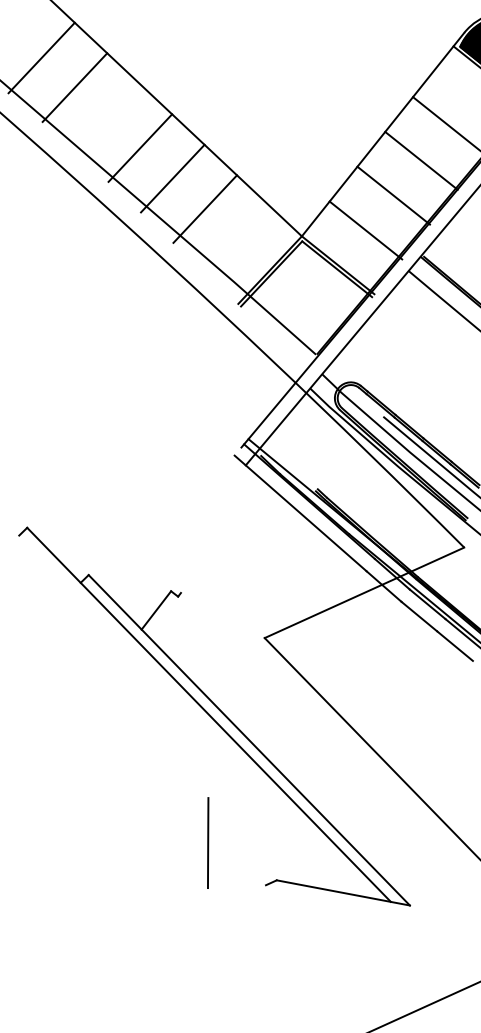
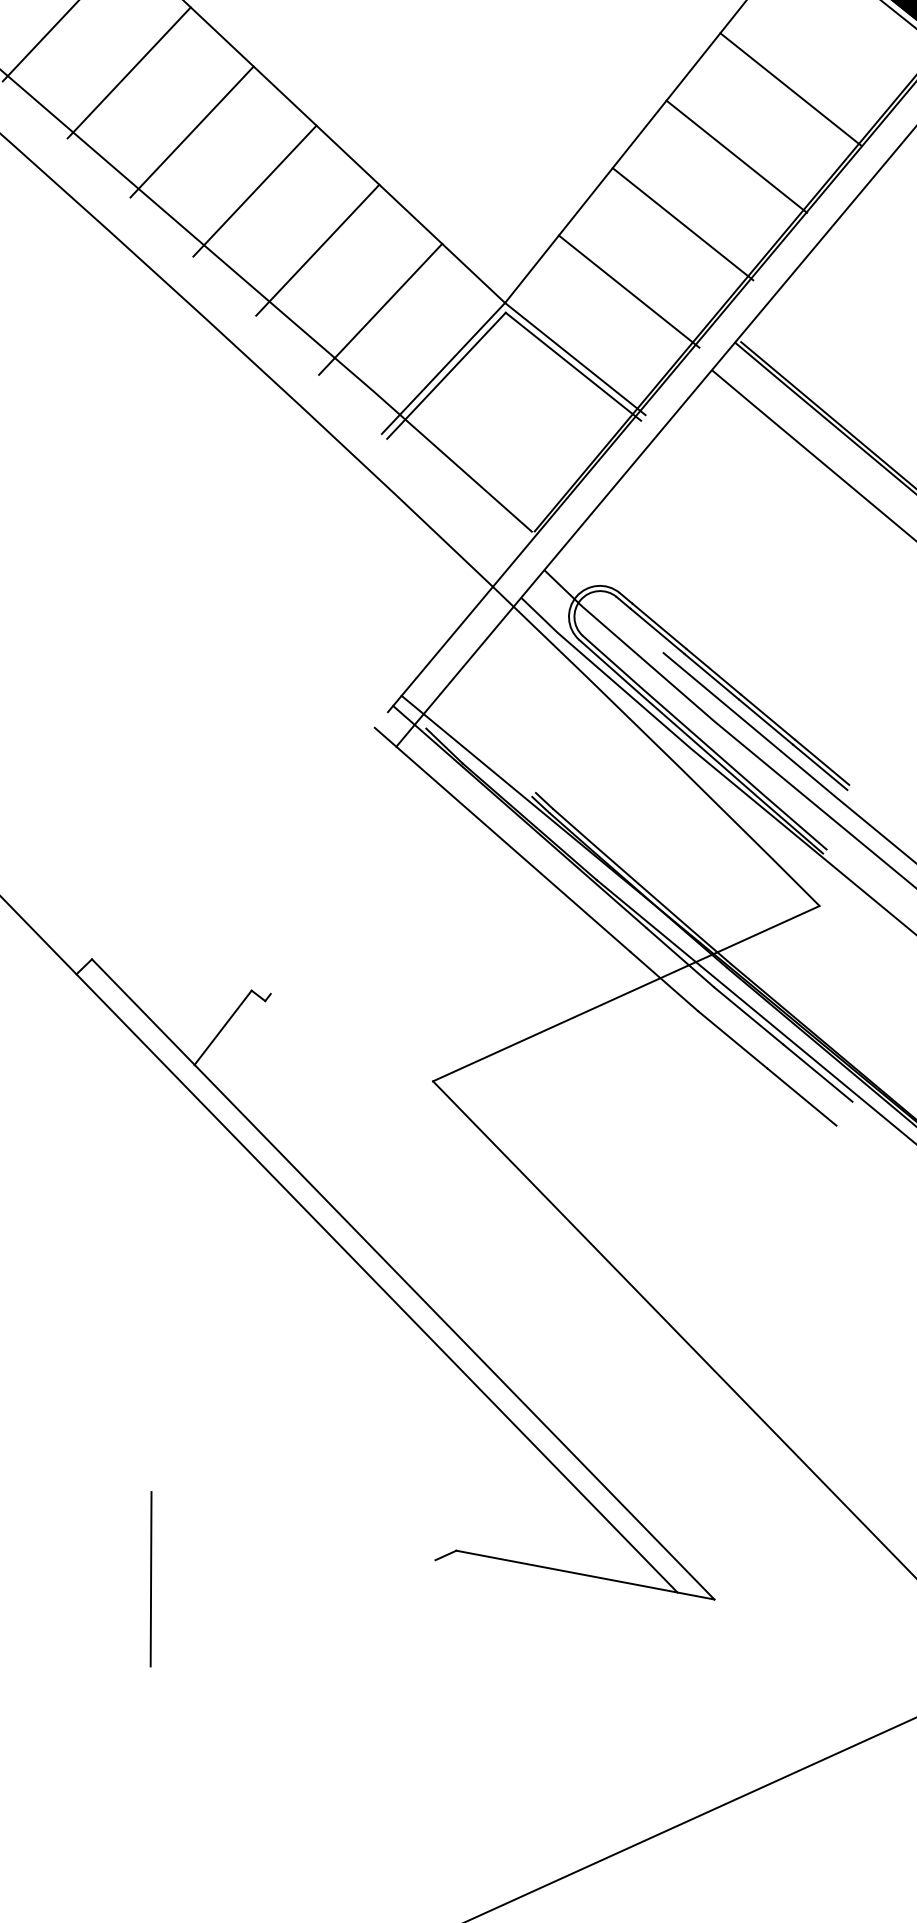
line: (107, 117) -> (128, 72), added
line: (237, 239) -> (380, 309), added
line: (208, 842) -> (151, 1578), moved

